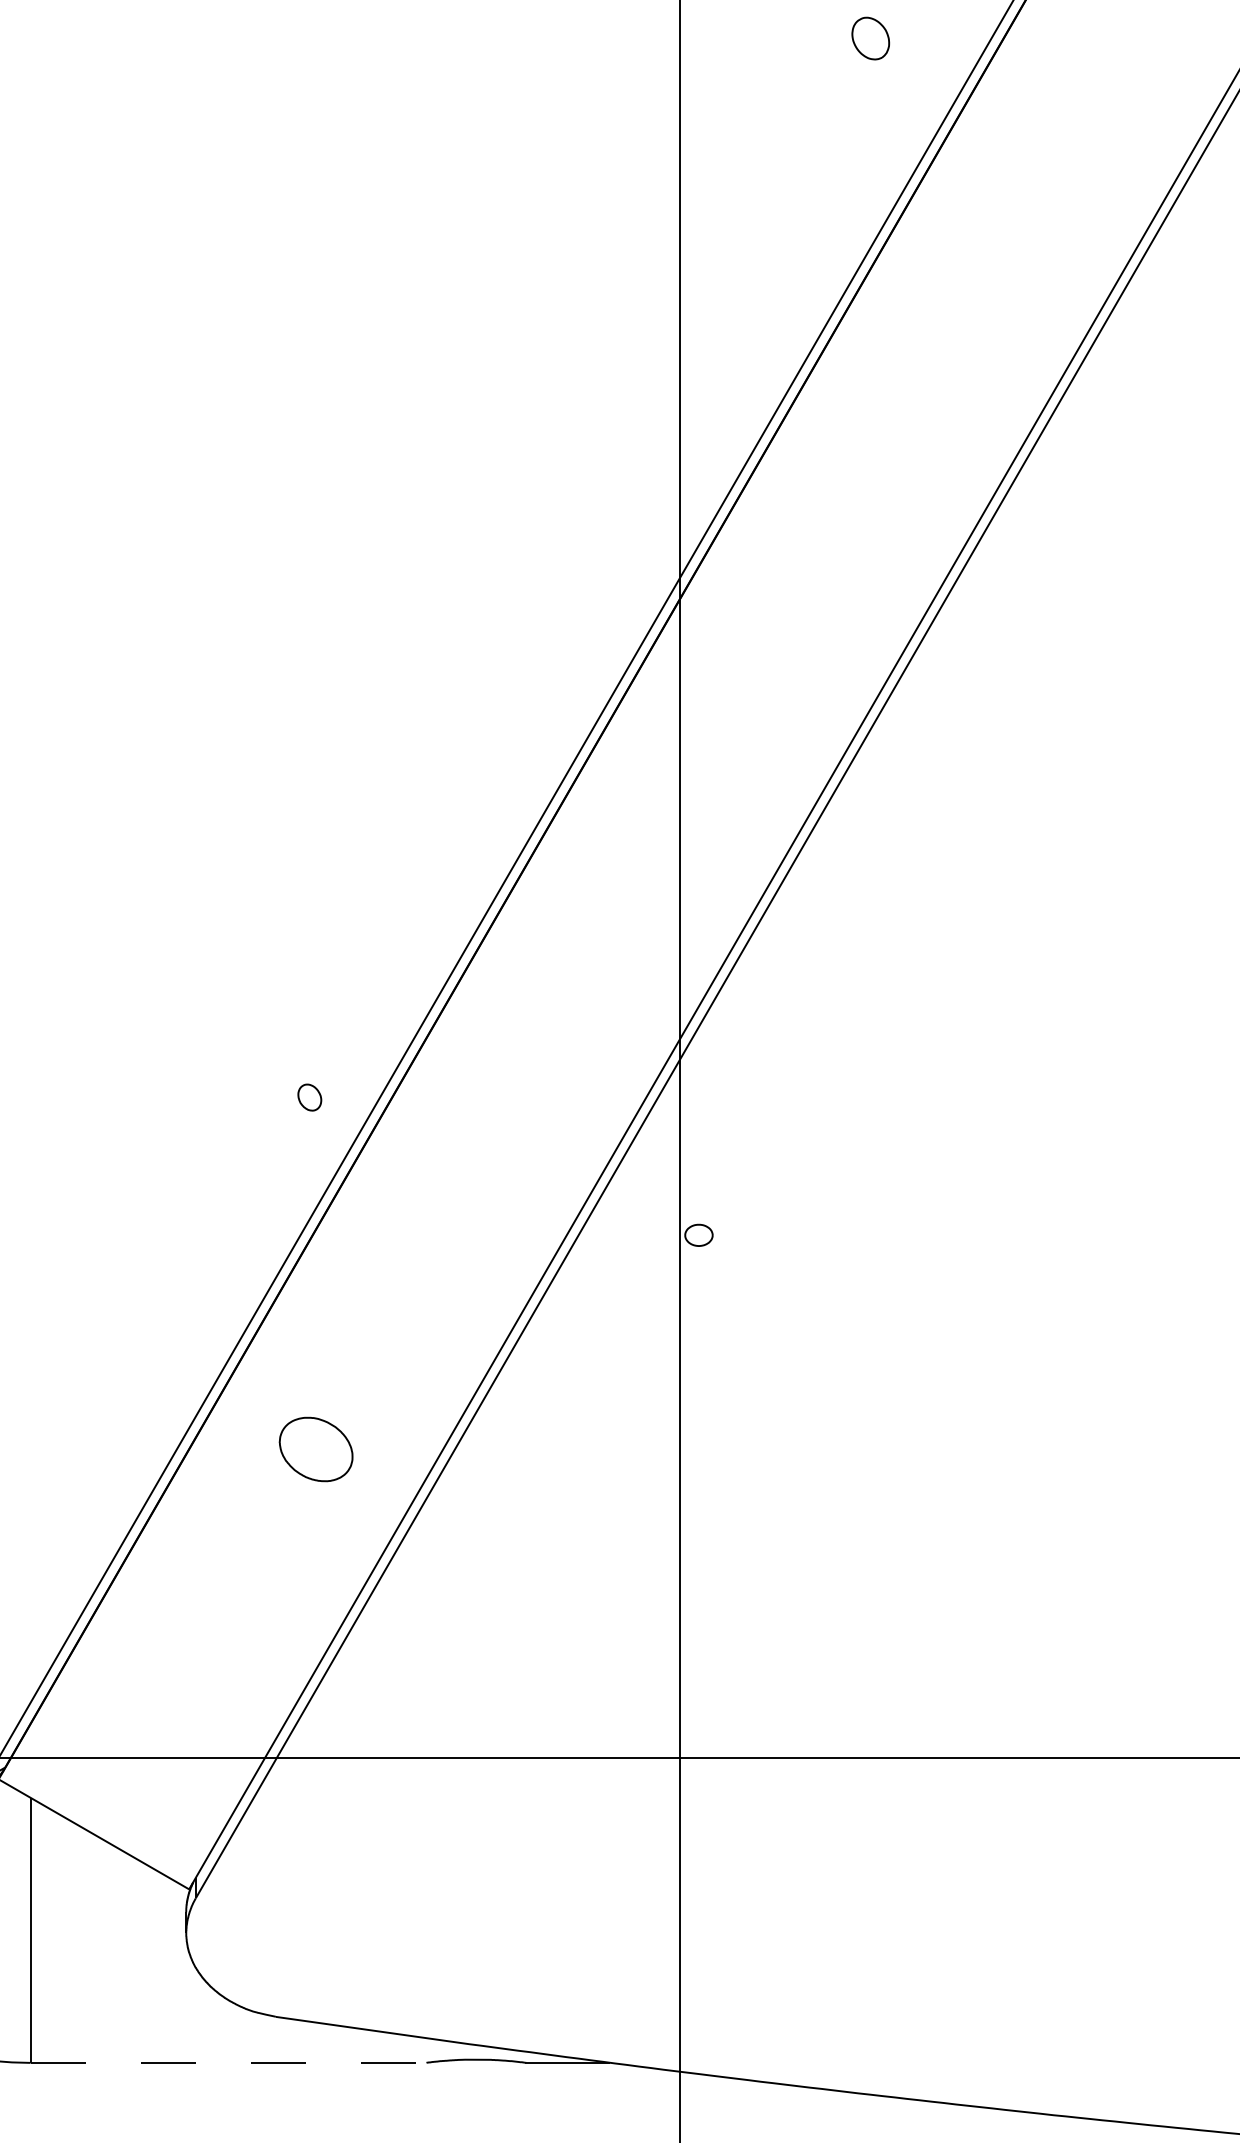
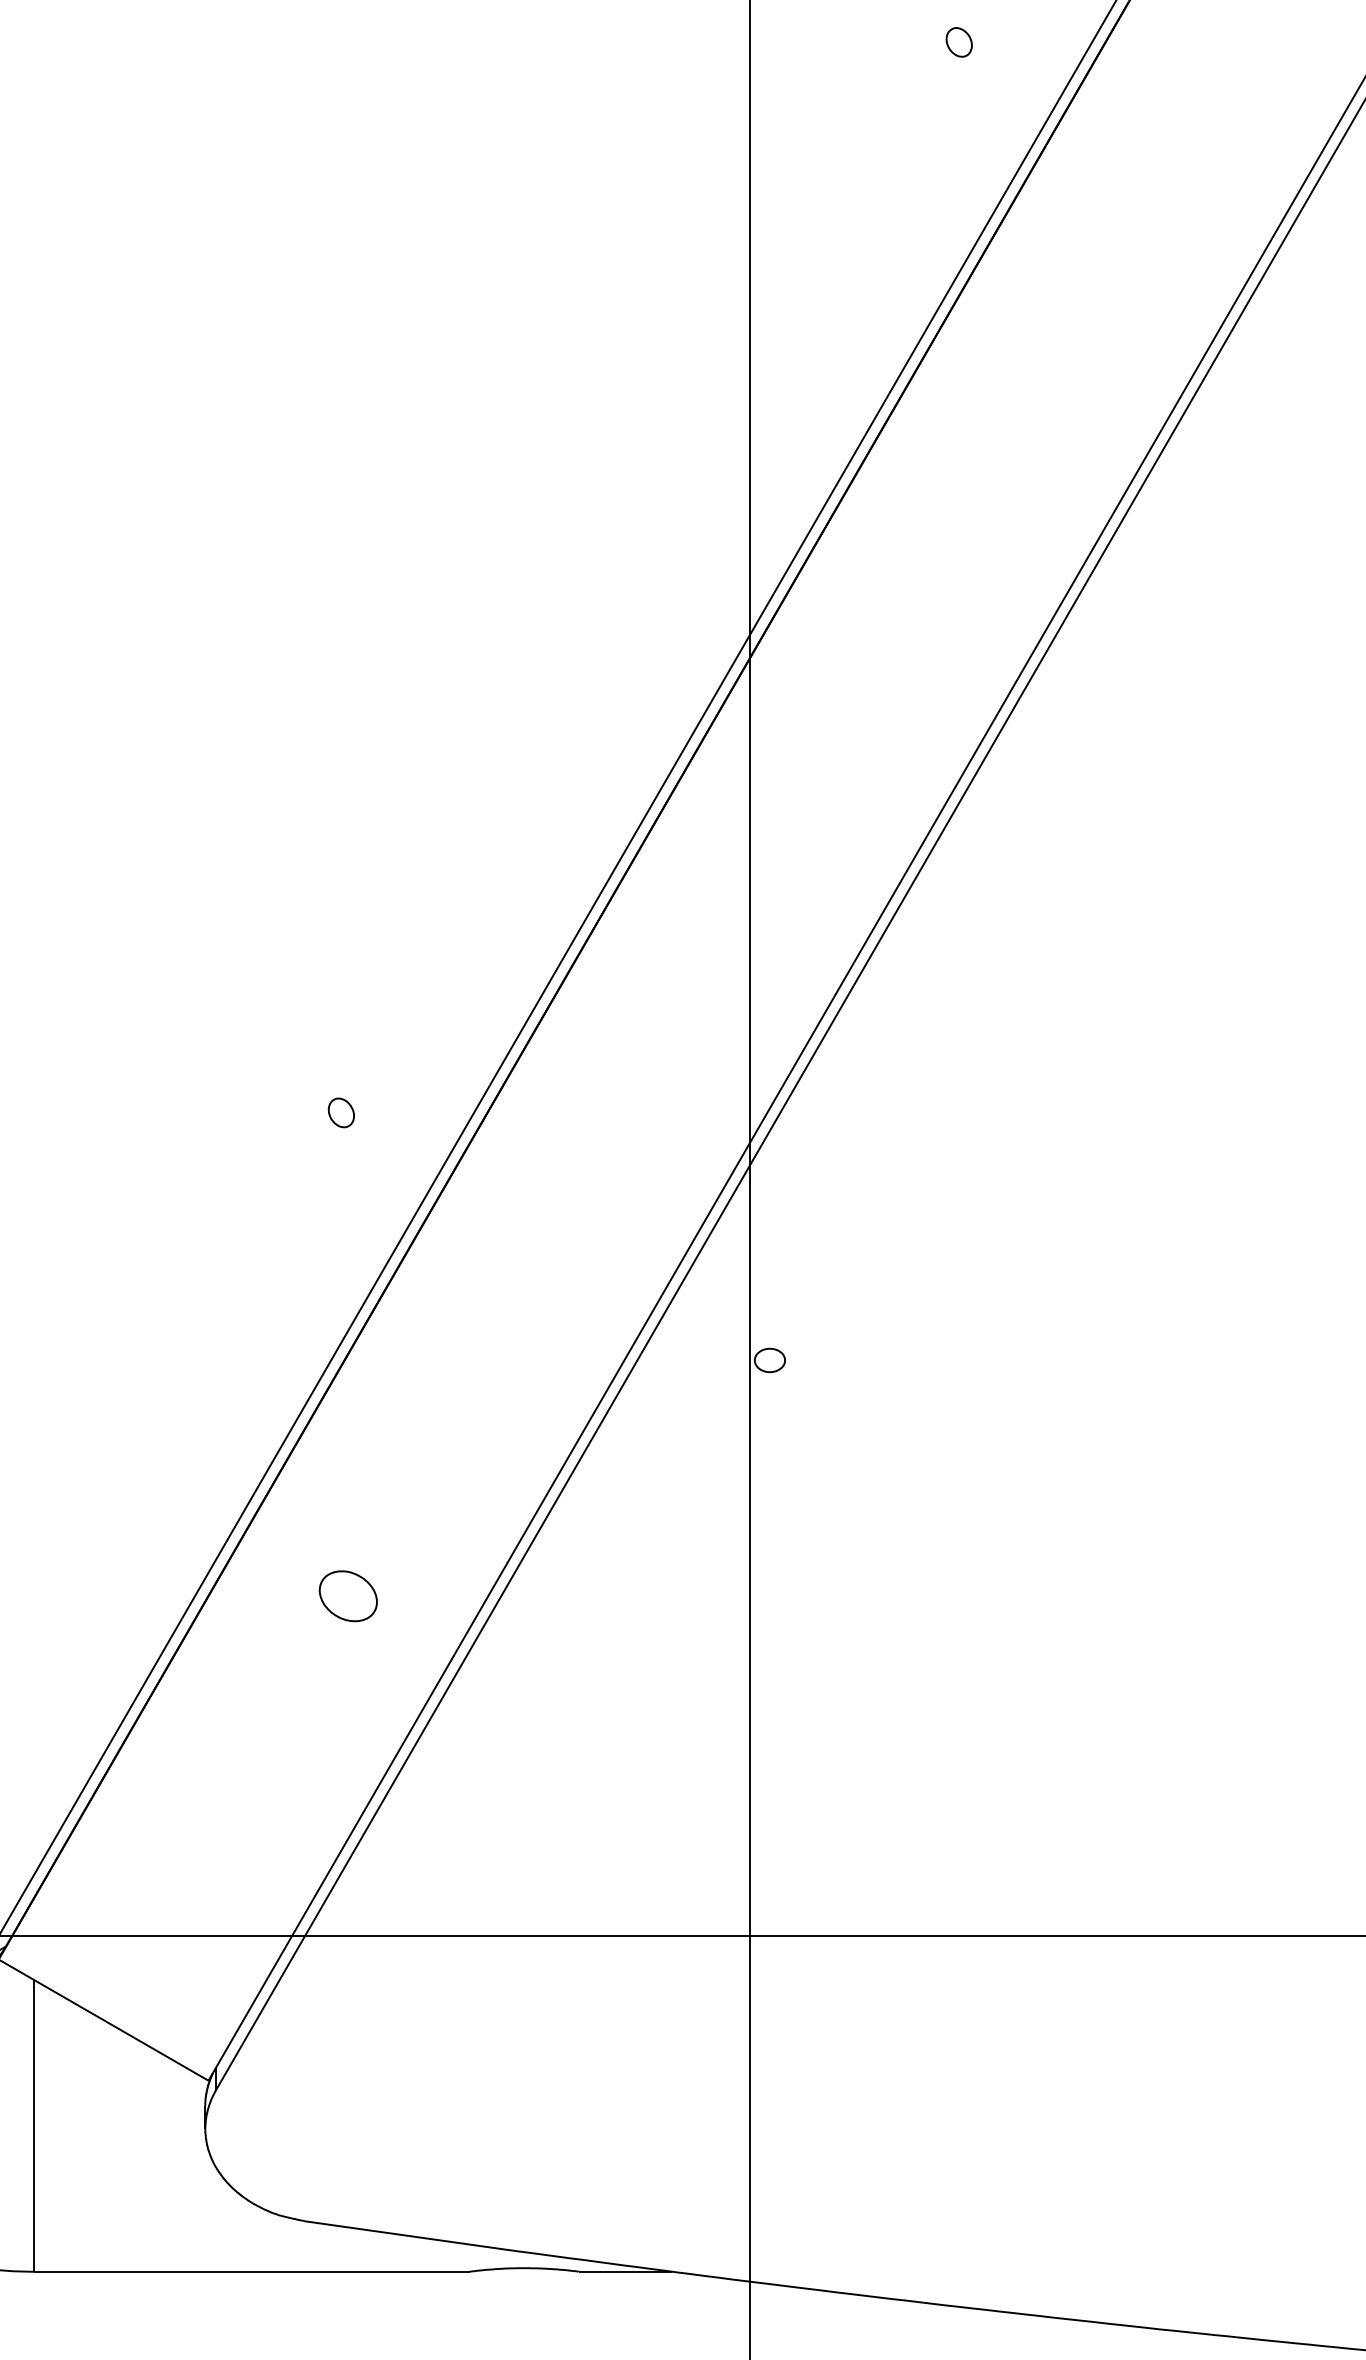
part: (870, 38) -> (958, 42), size x0.62
part: (309, 1097) -> (341, 1112), moved
part: (315, 1449) -> (347, 1596), size x0.71
line: (228, 2062) -> (251, 2271), dashed -> solid

